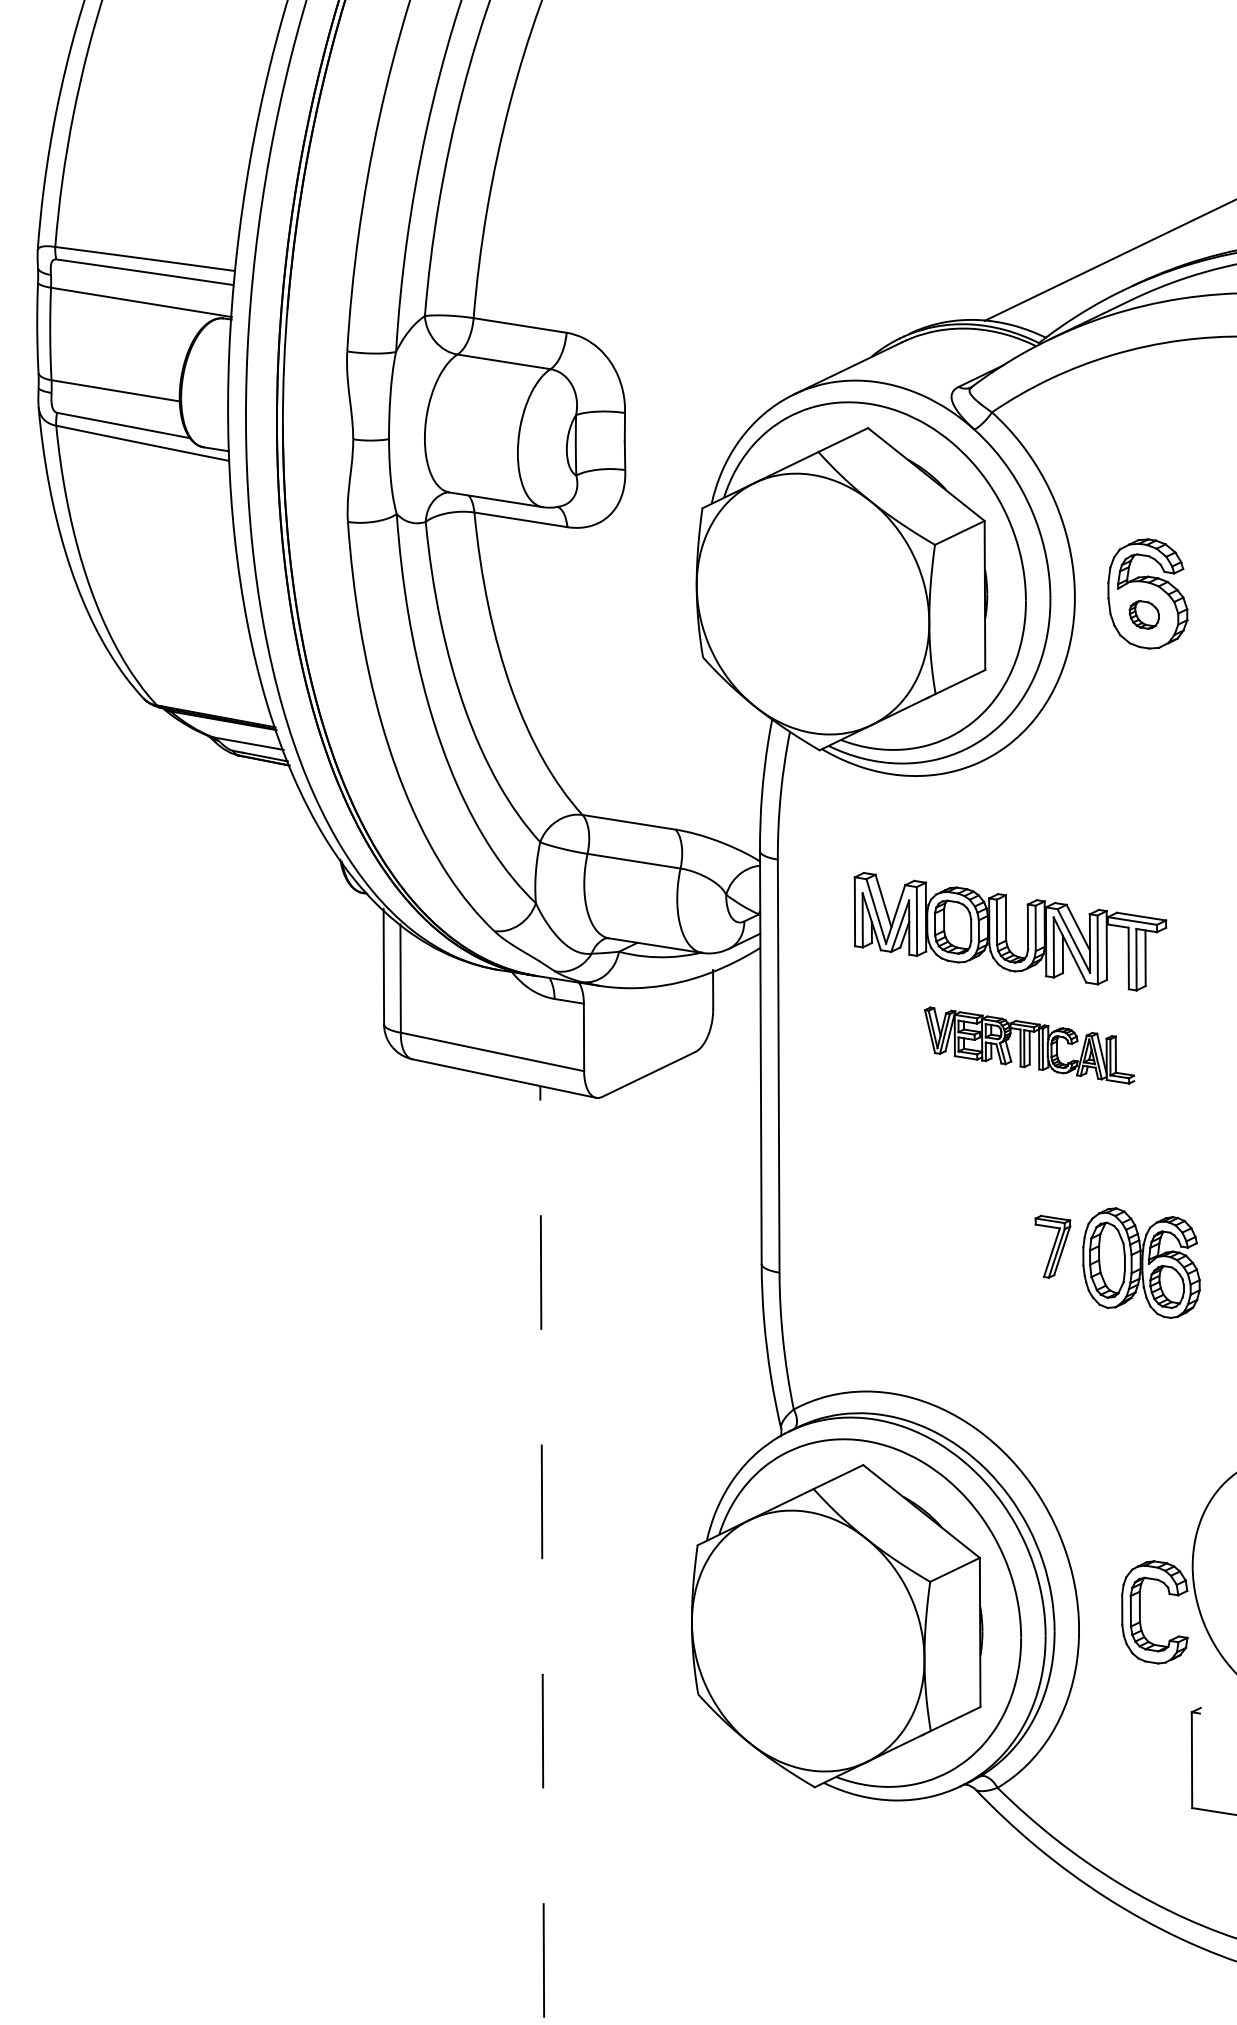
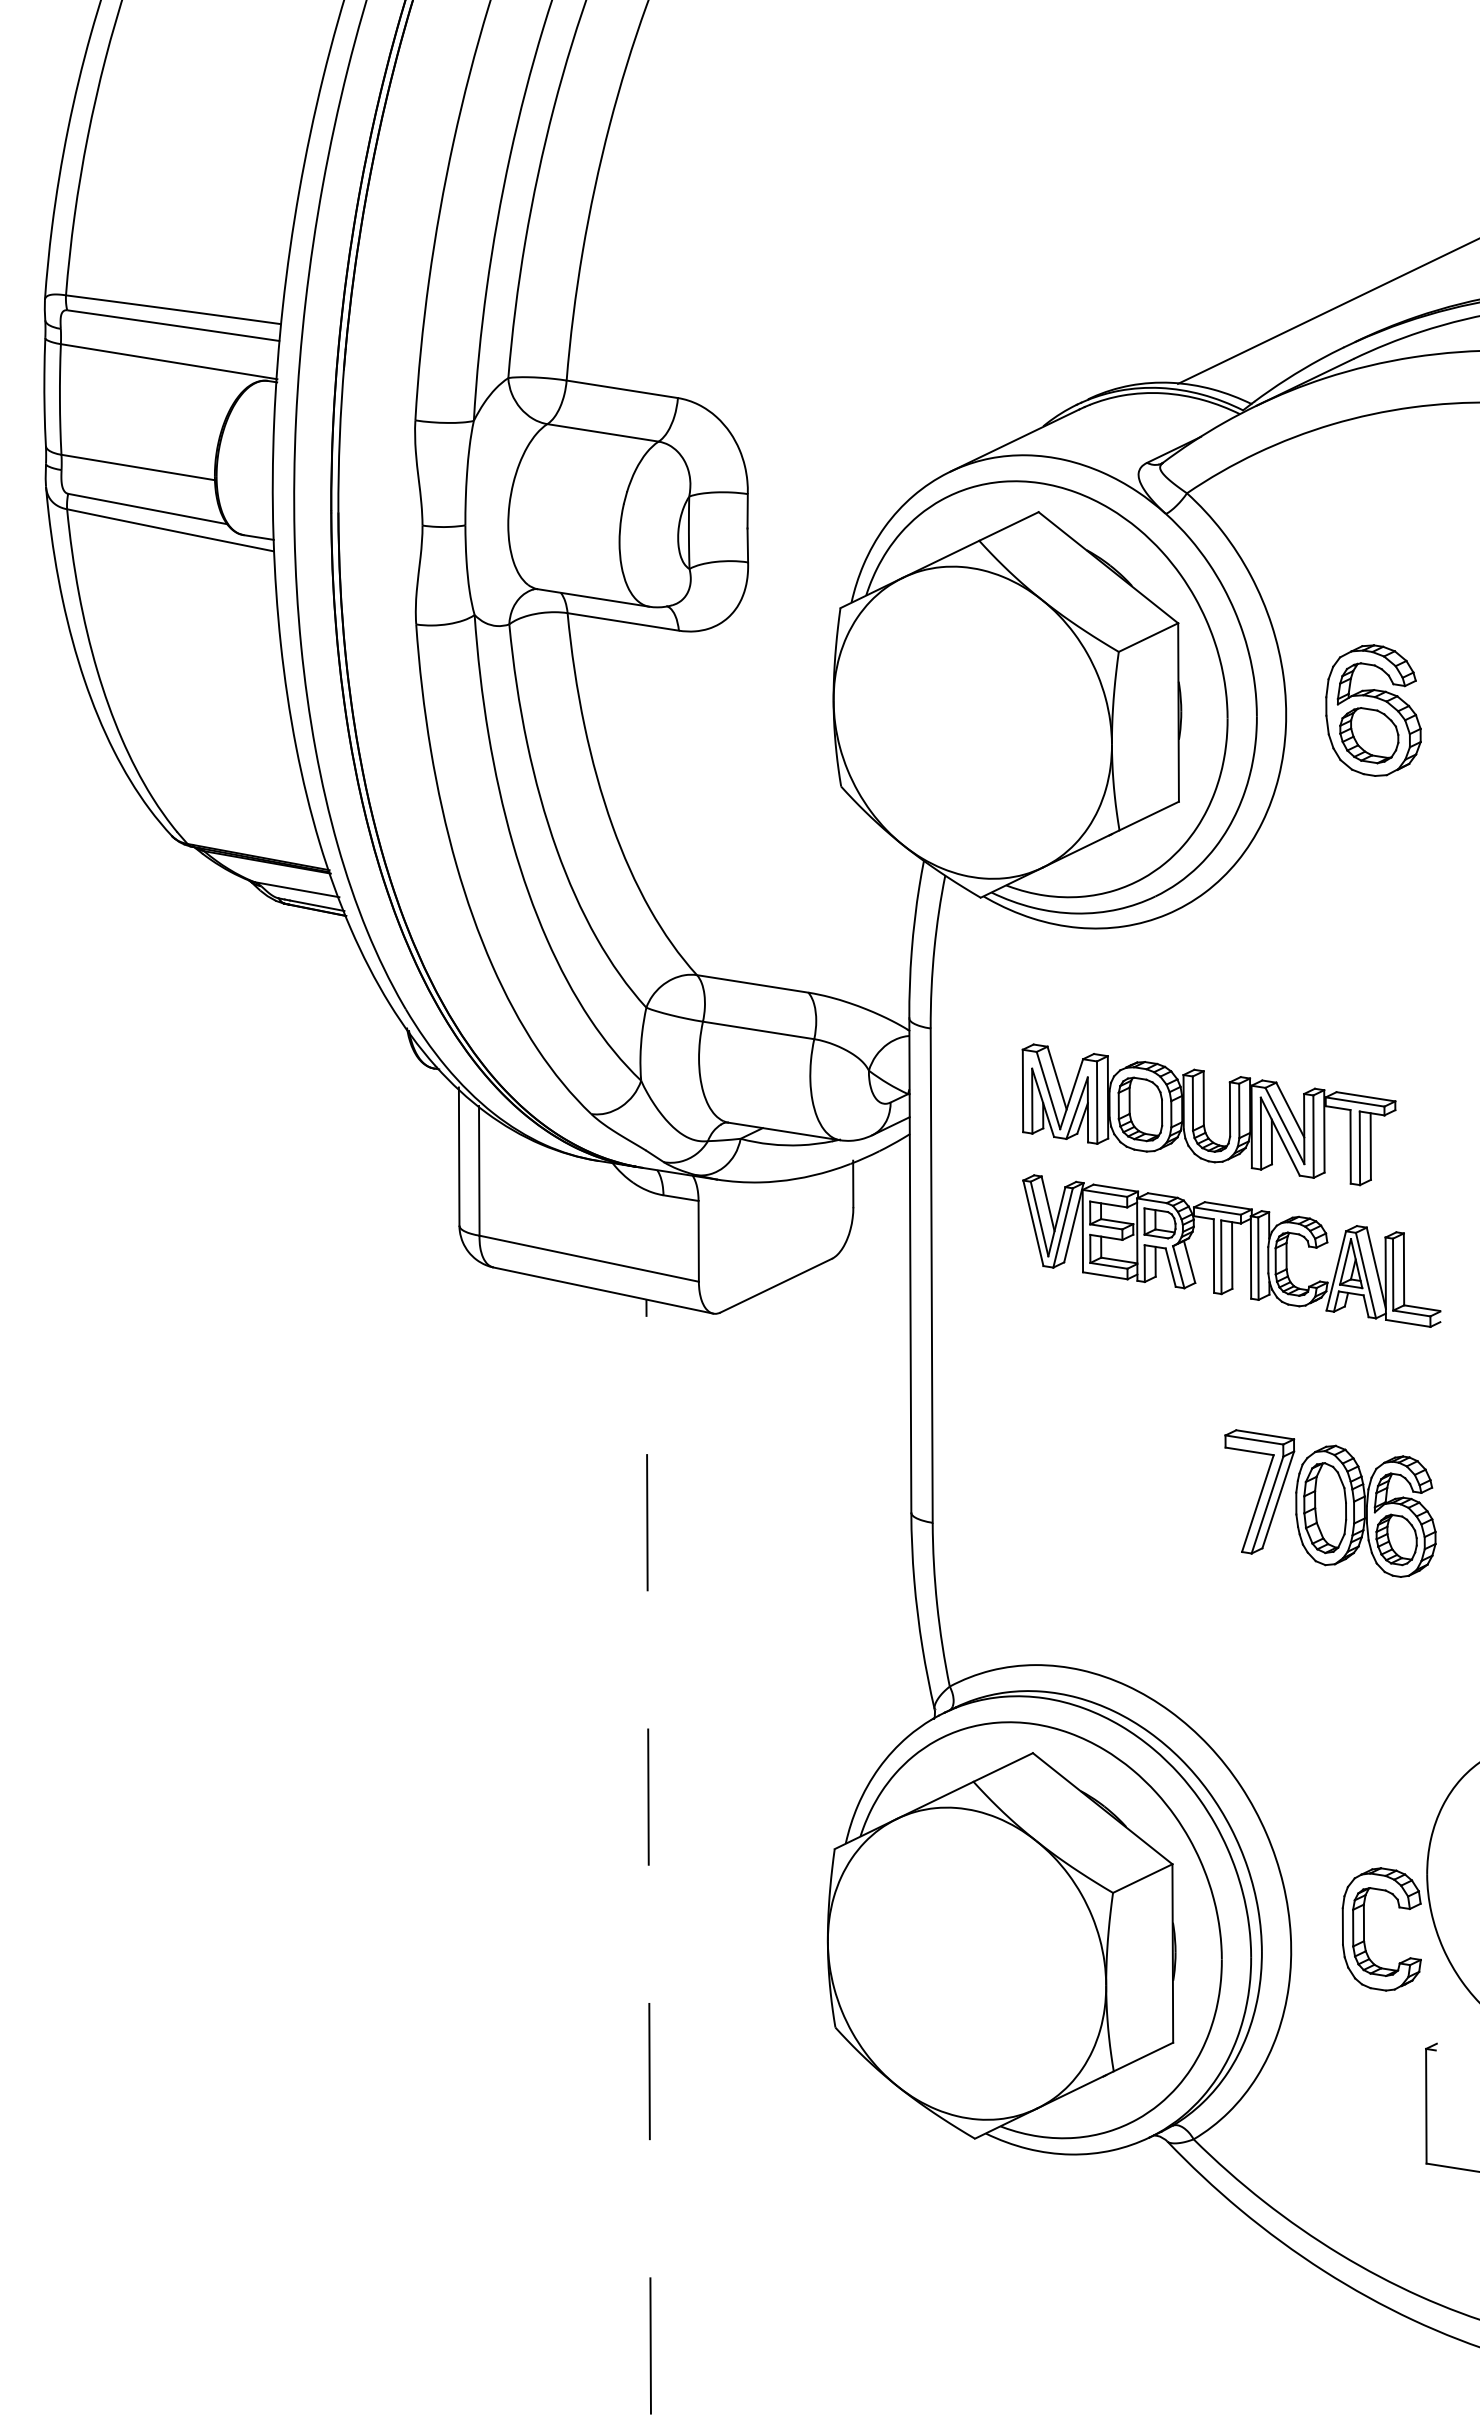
part: (1144, 614) -> (1369, 735), size x1.67
part: (1029, 1045) -> (1231, 1250), size x1.67
part: (1052, 1246) -> (1259, 1491), size x1.67

